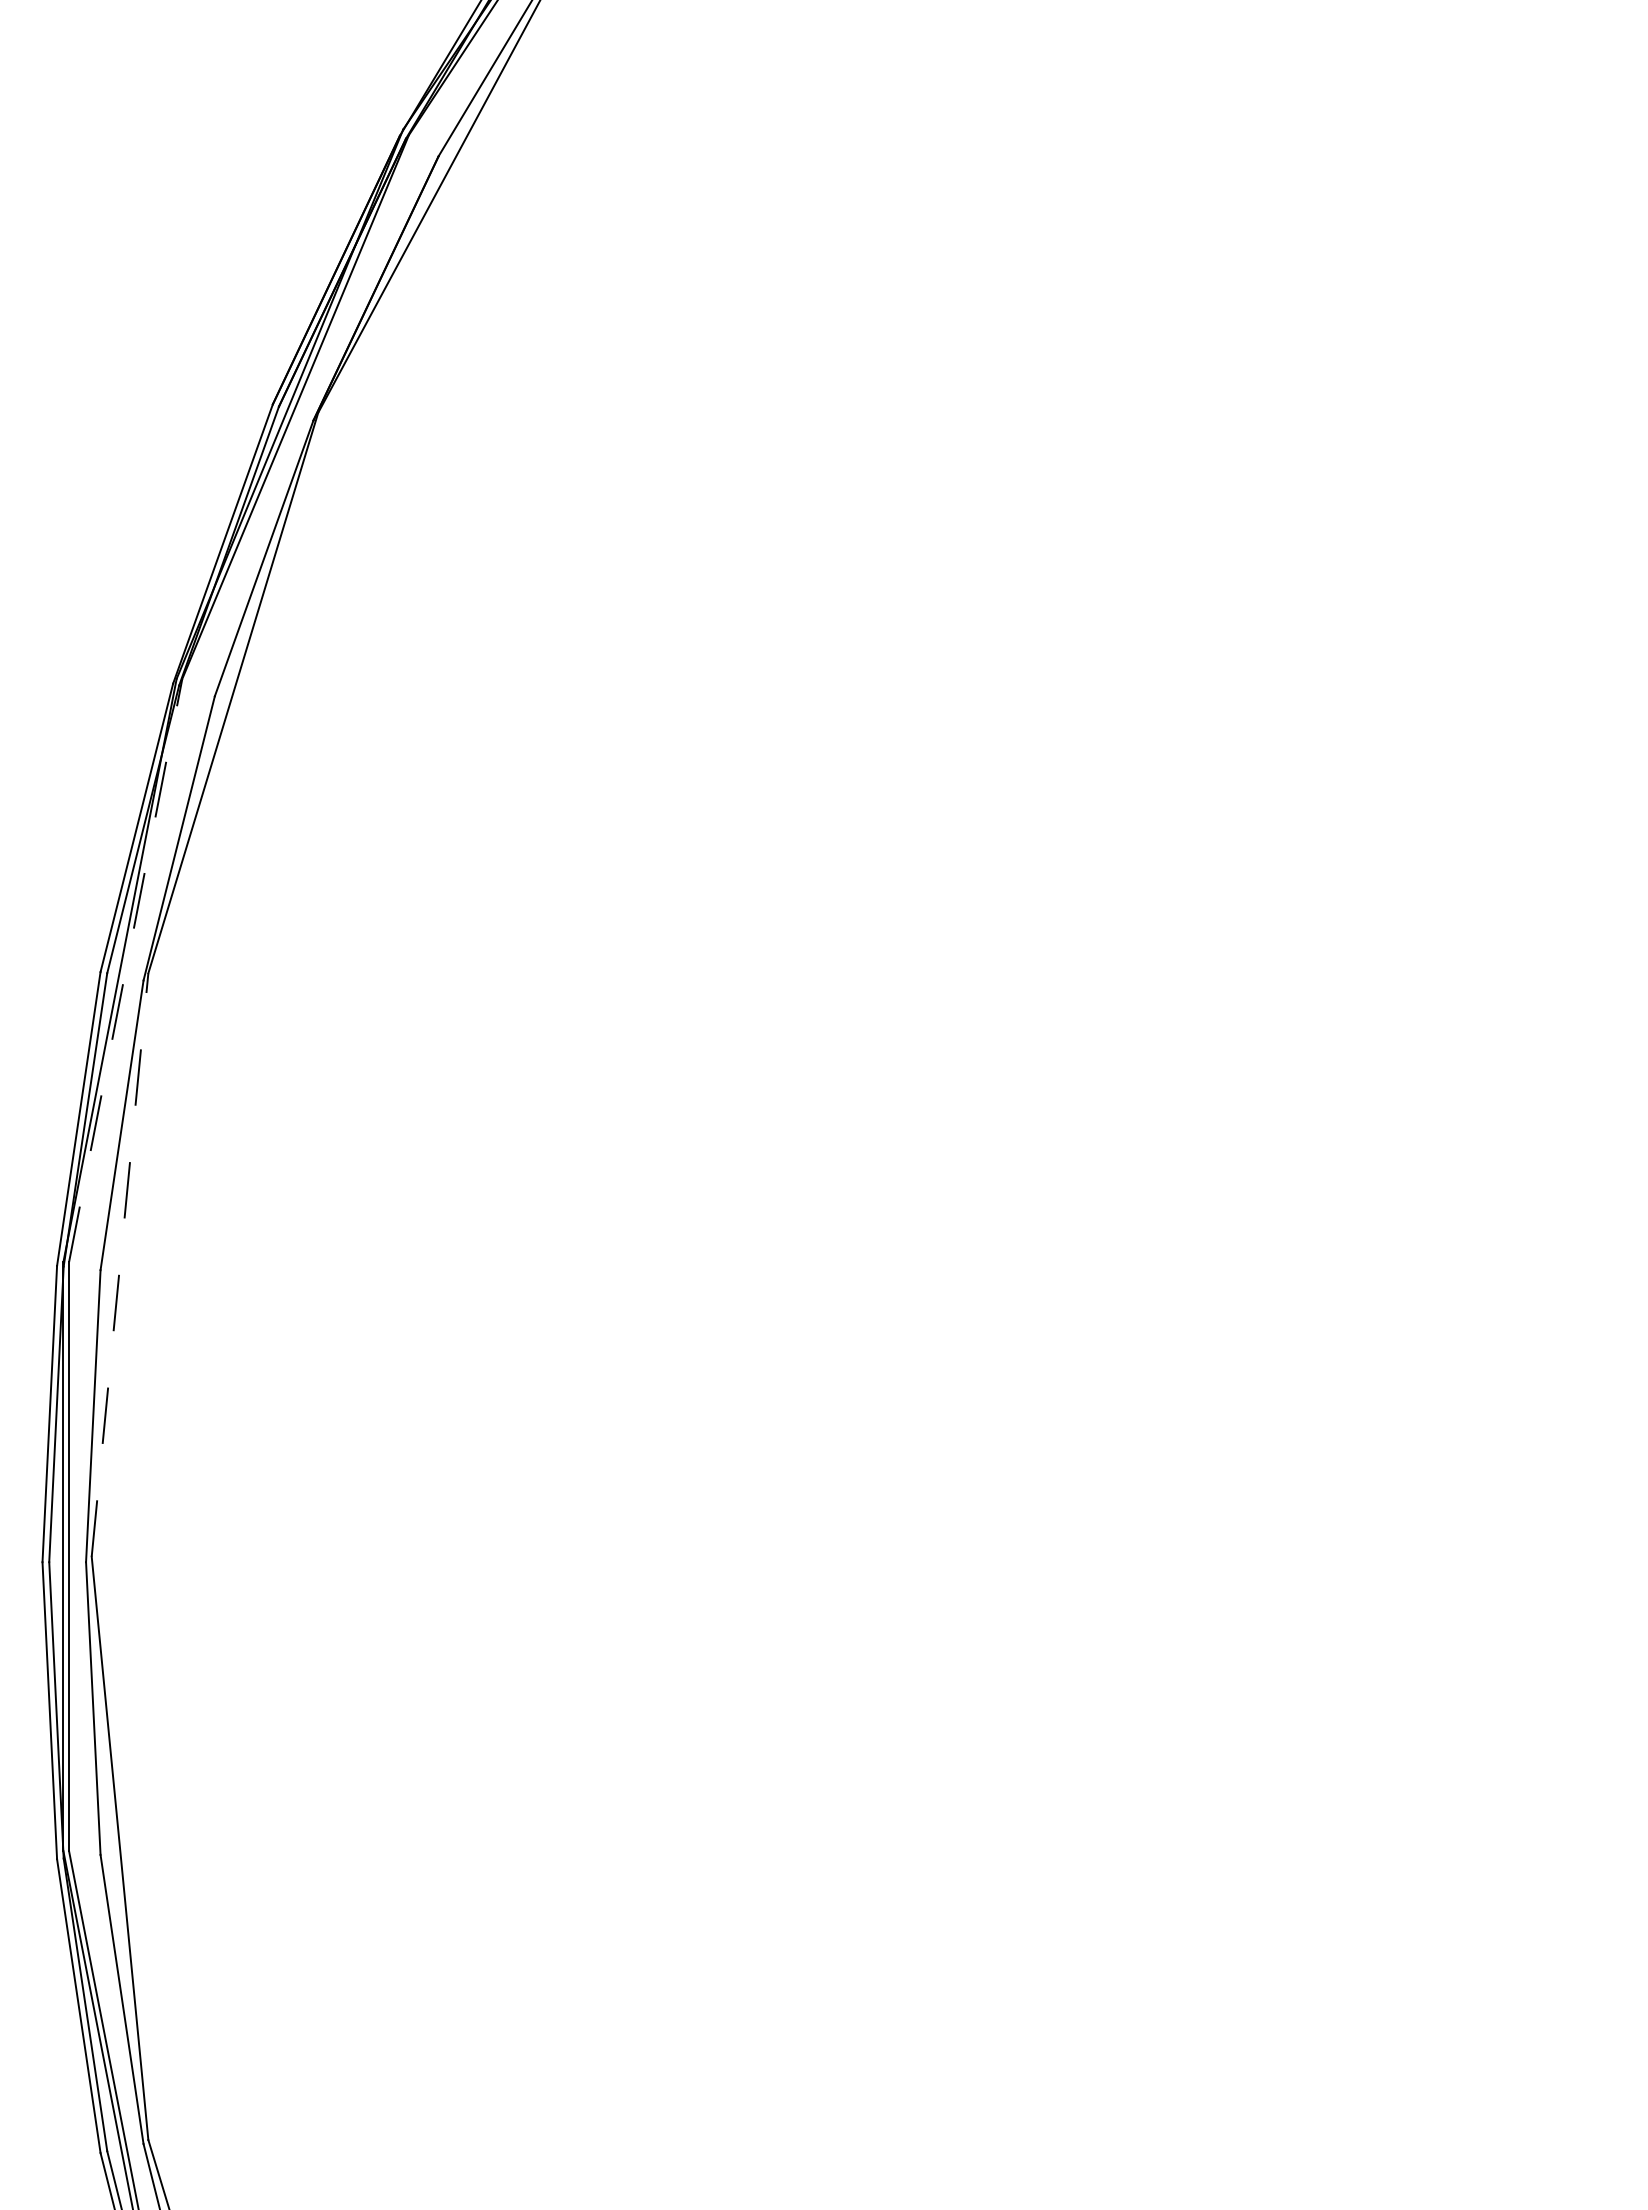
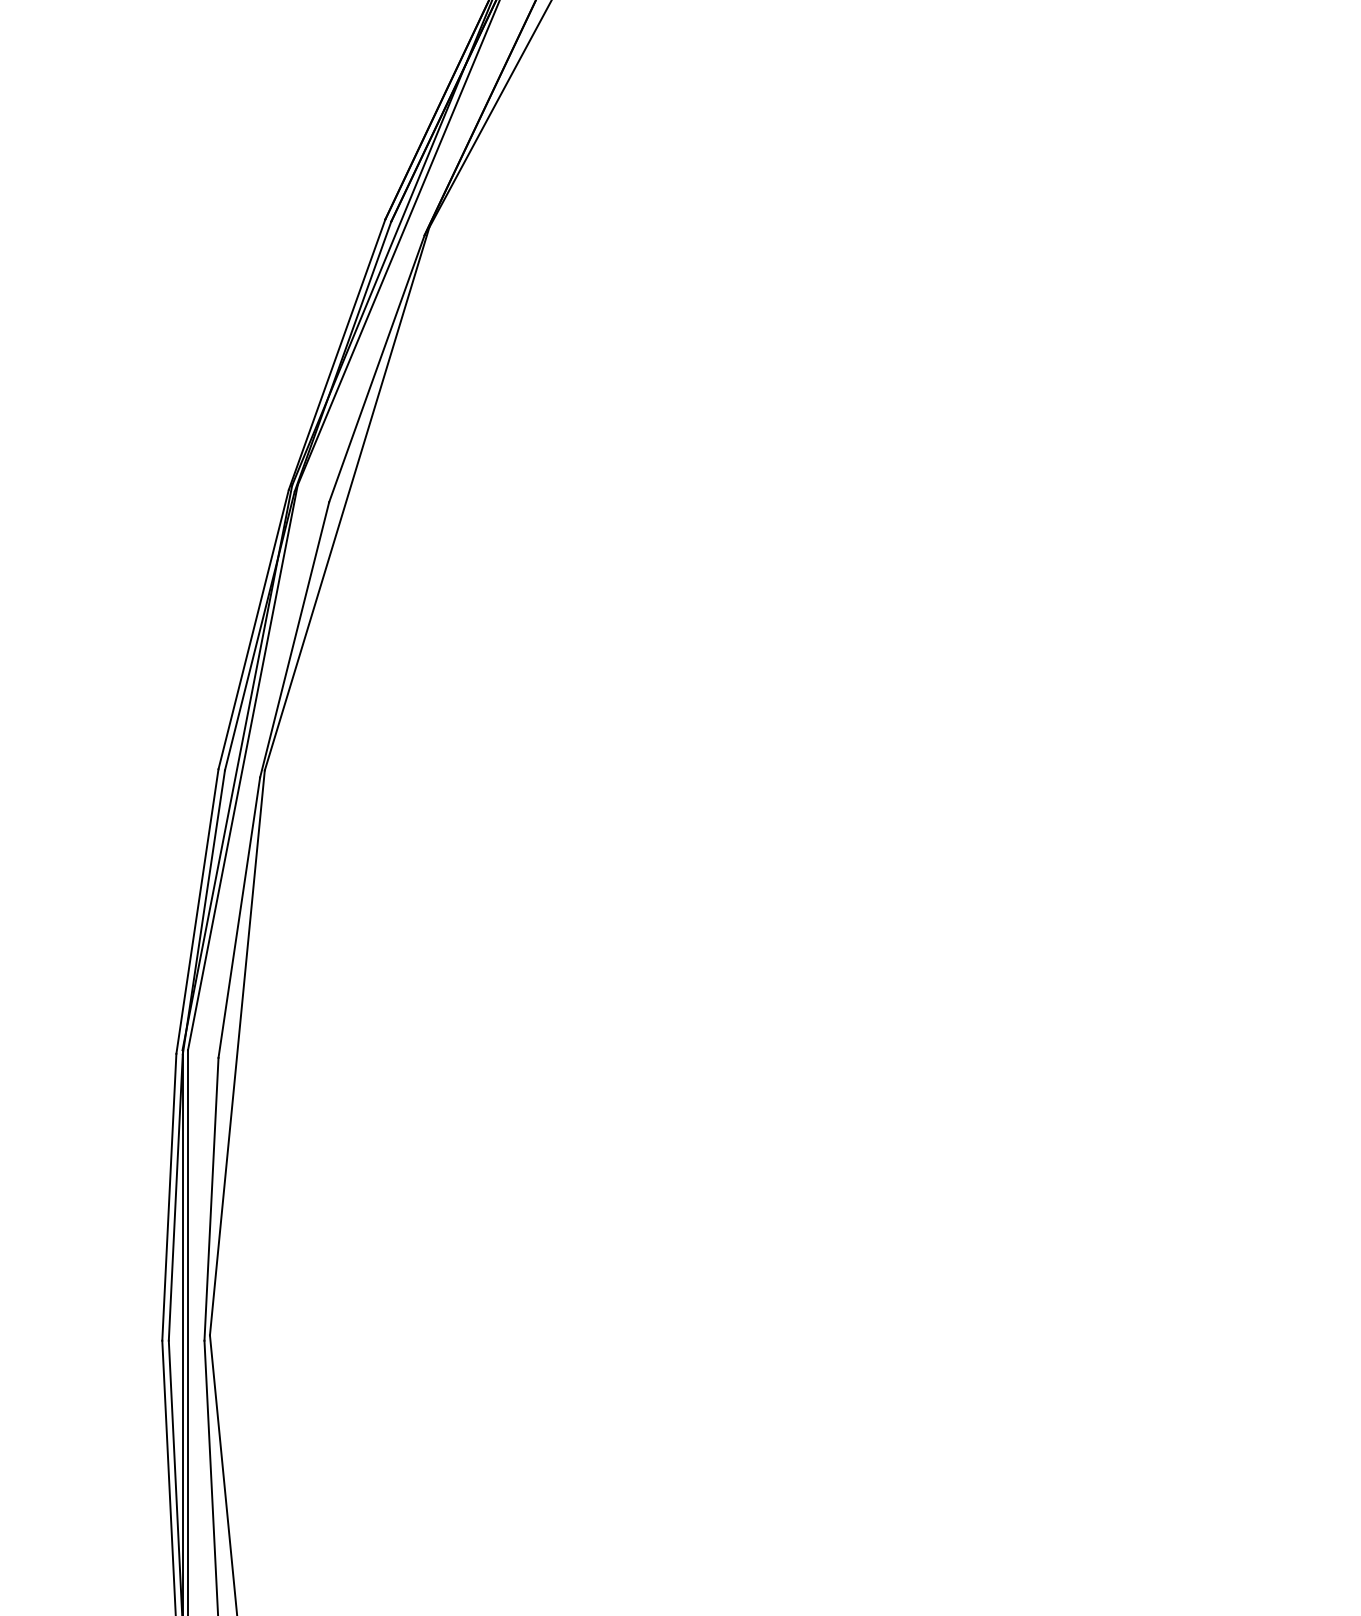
line: (125, 970) -> (242, 767), dashed -> solid
line: (120, 1264) -> (237, 1052), dashed -> solid

